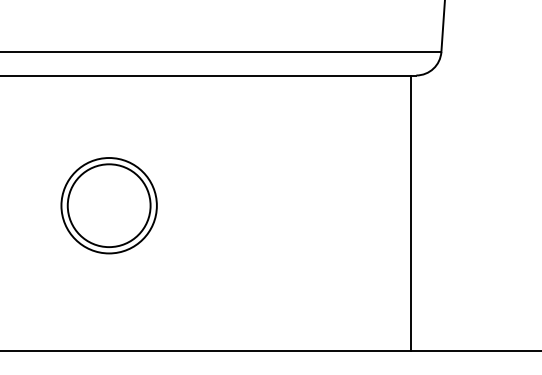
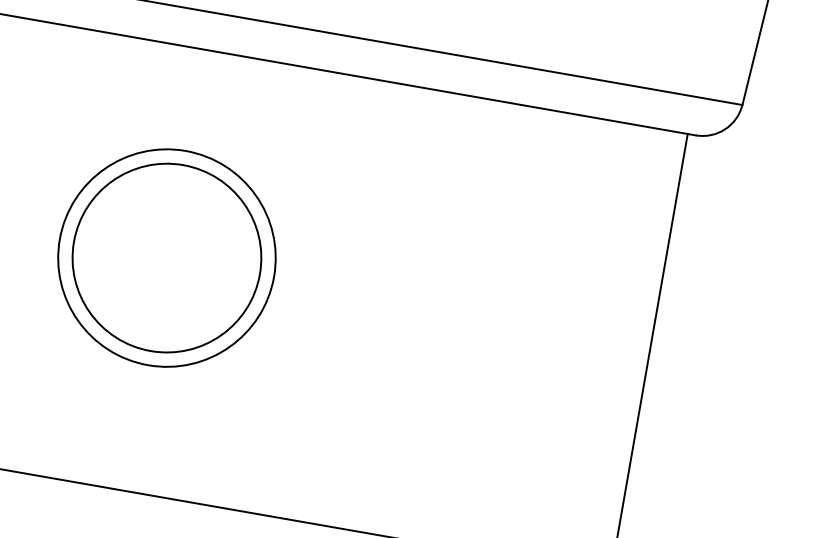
part: (108, 205) -> (165, 257), size x1.4

